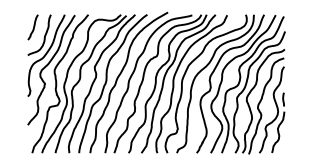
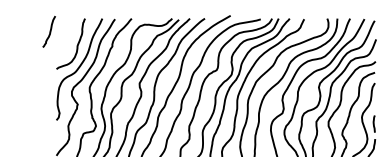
curve: (33, 27) -> (49, 31), moved

